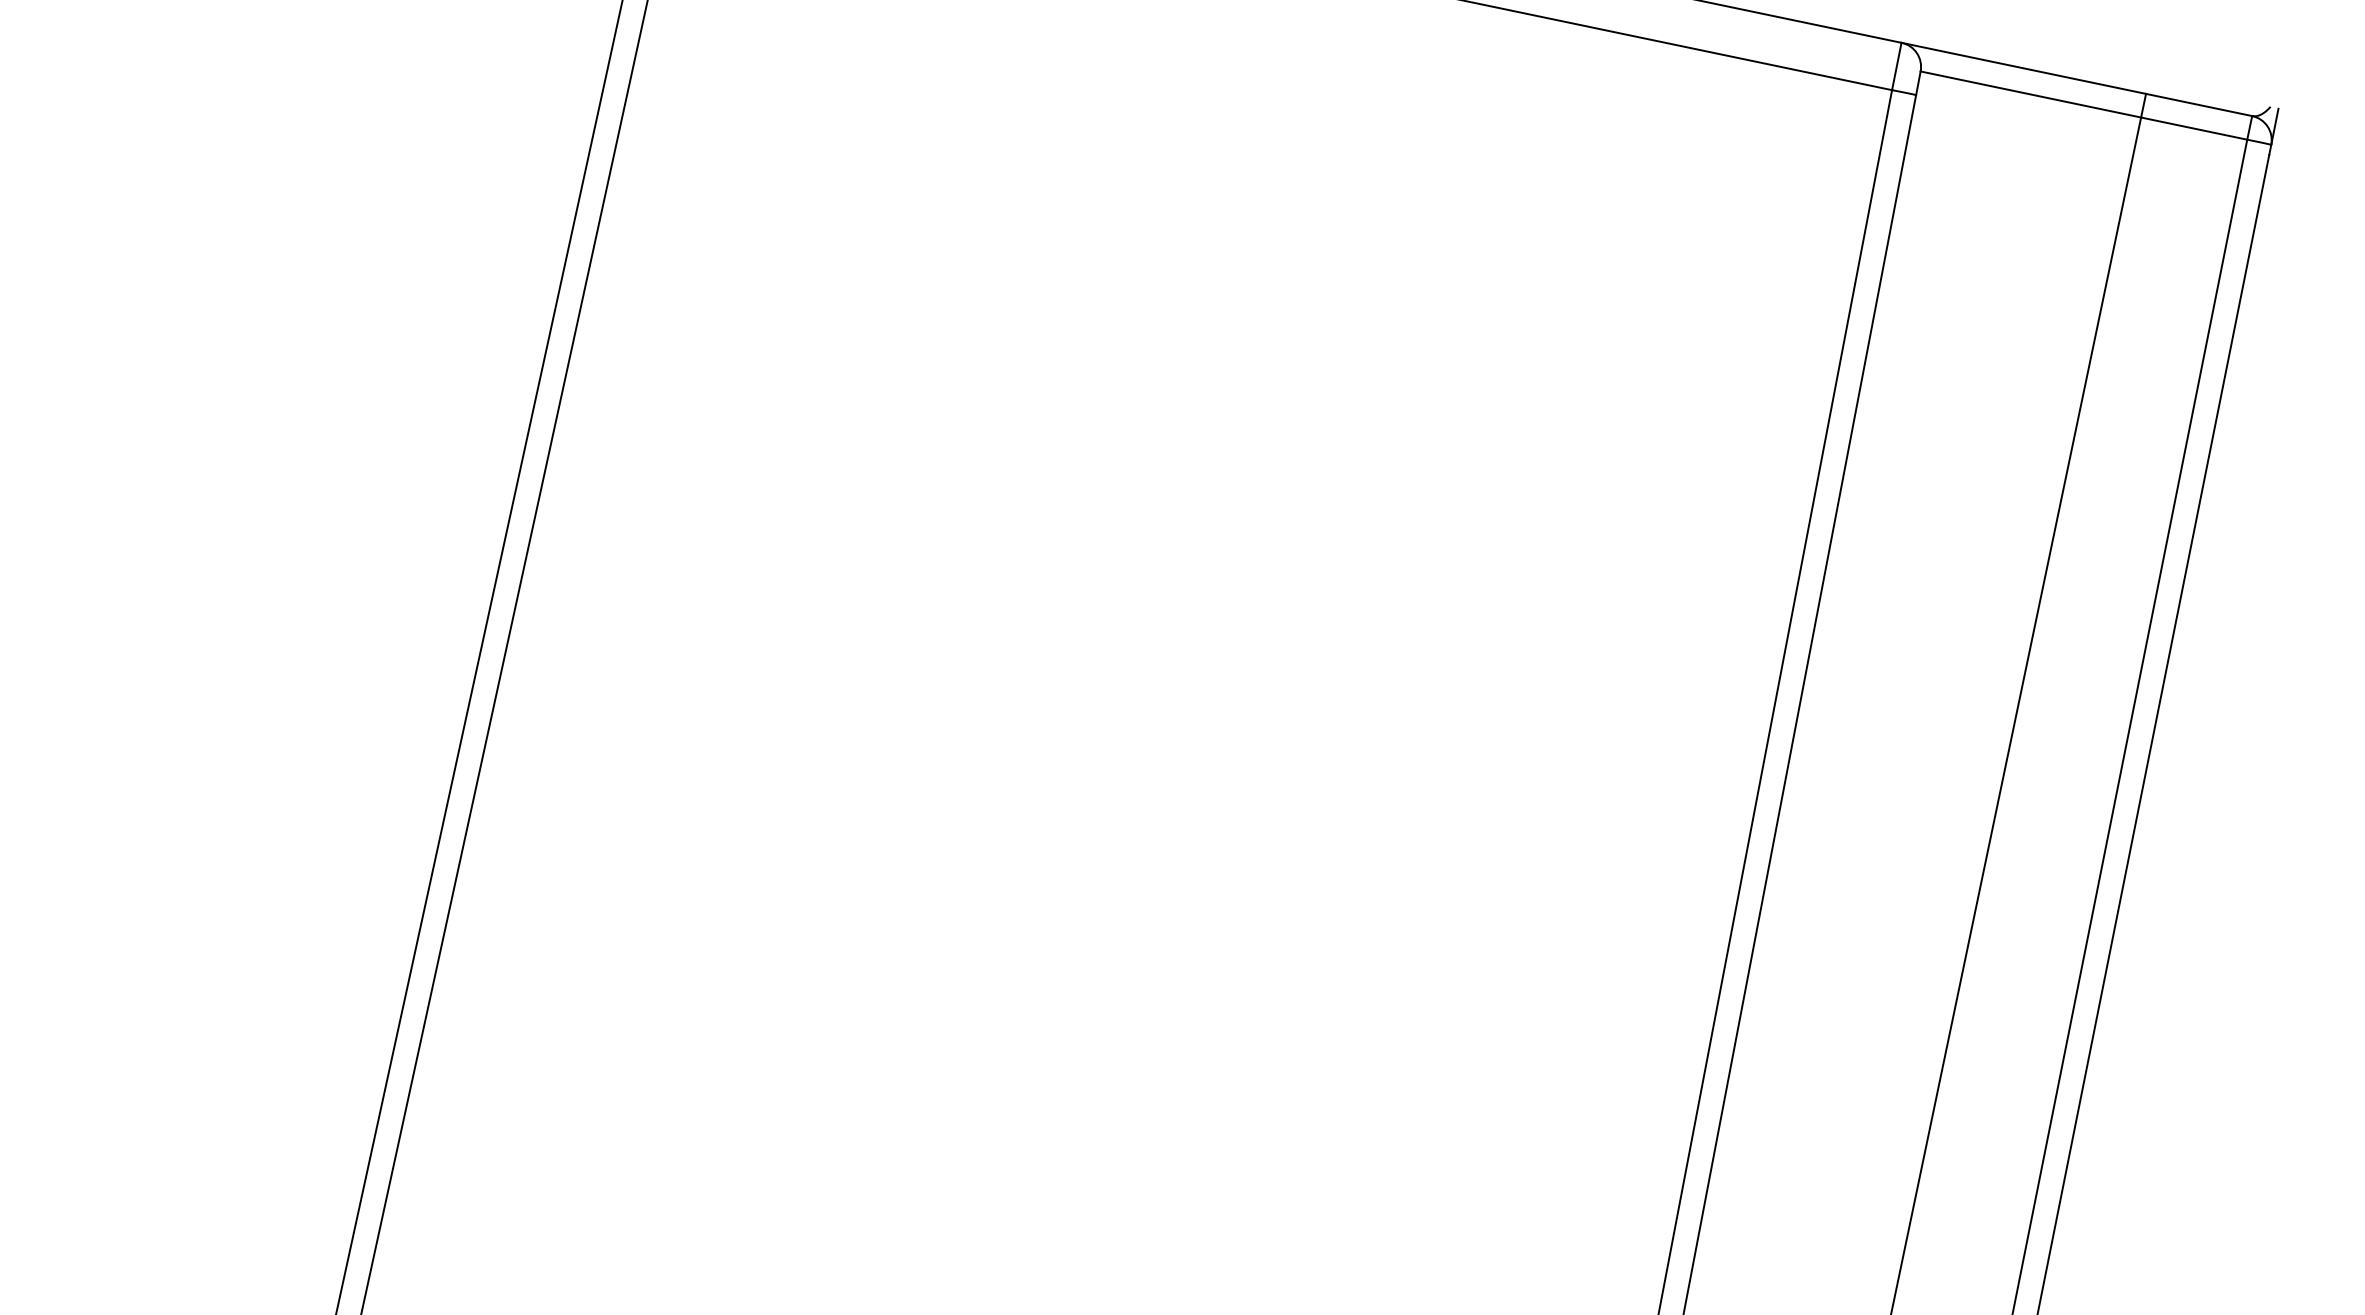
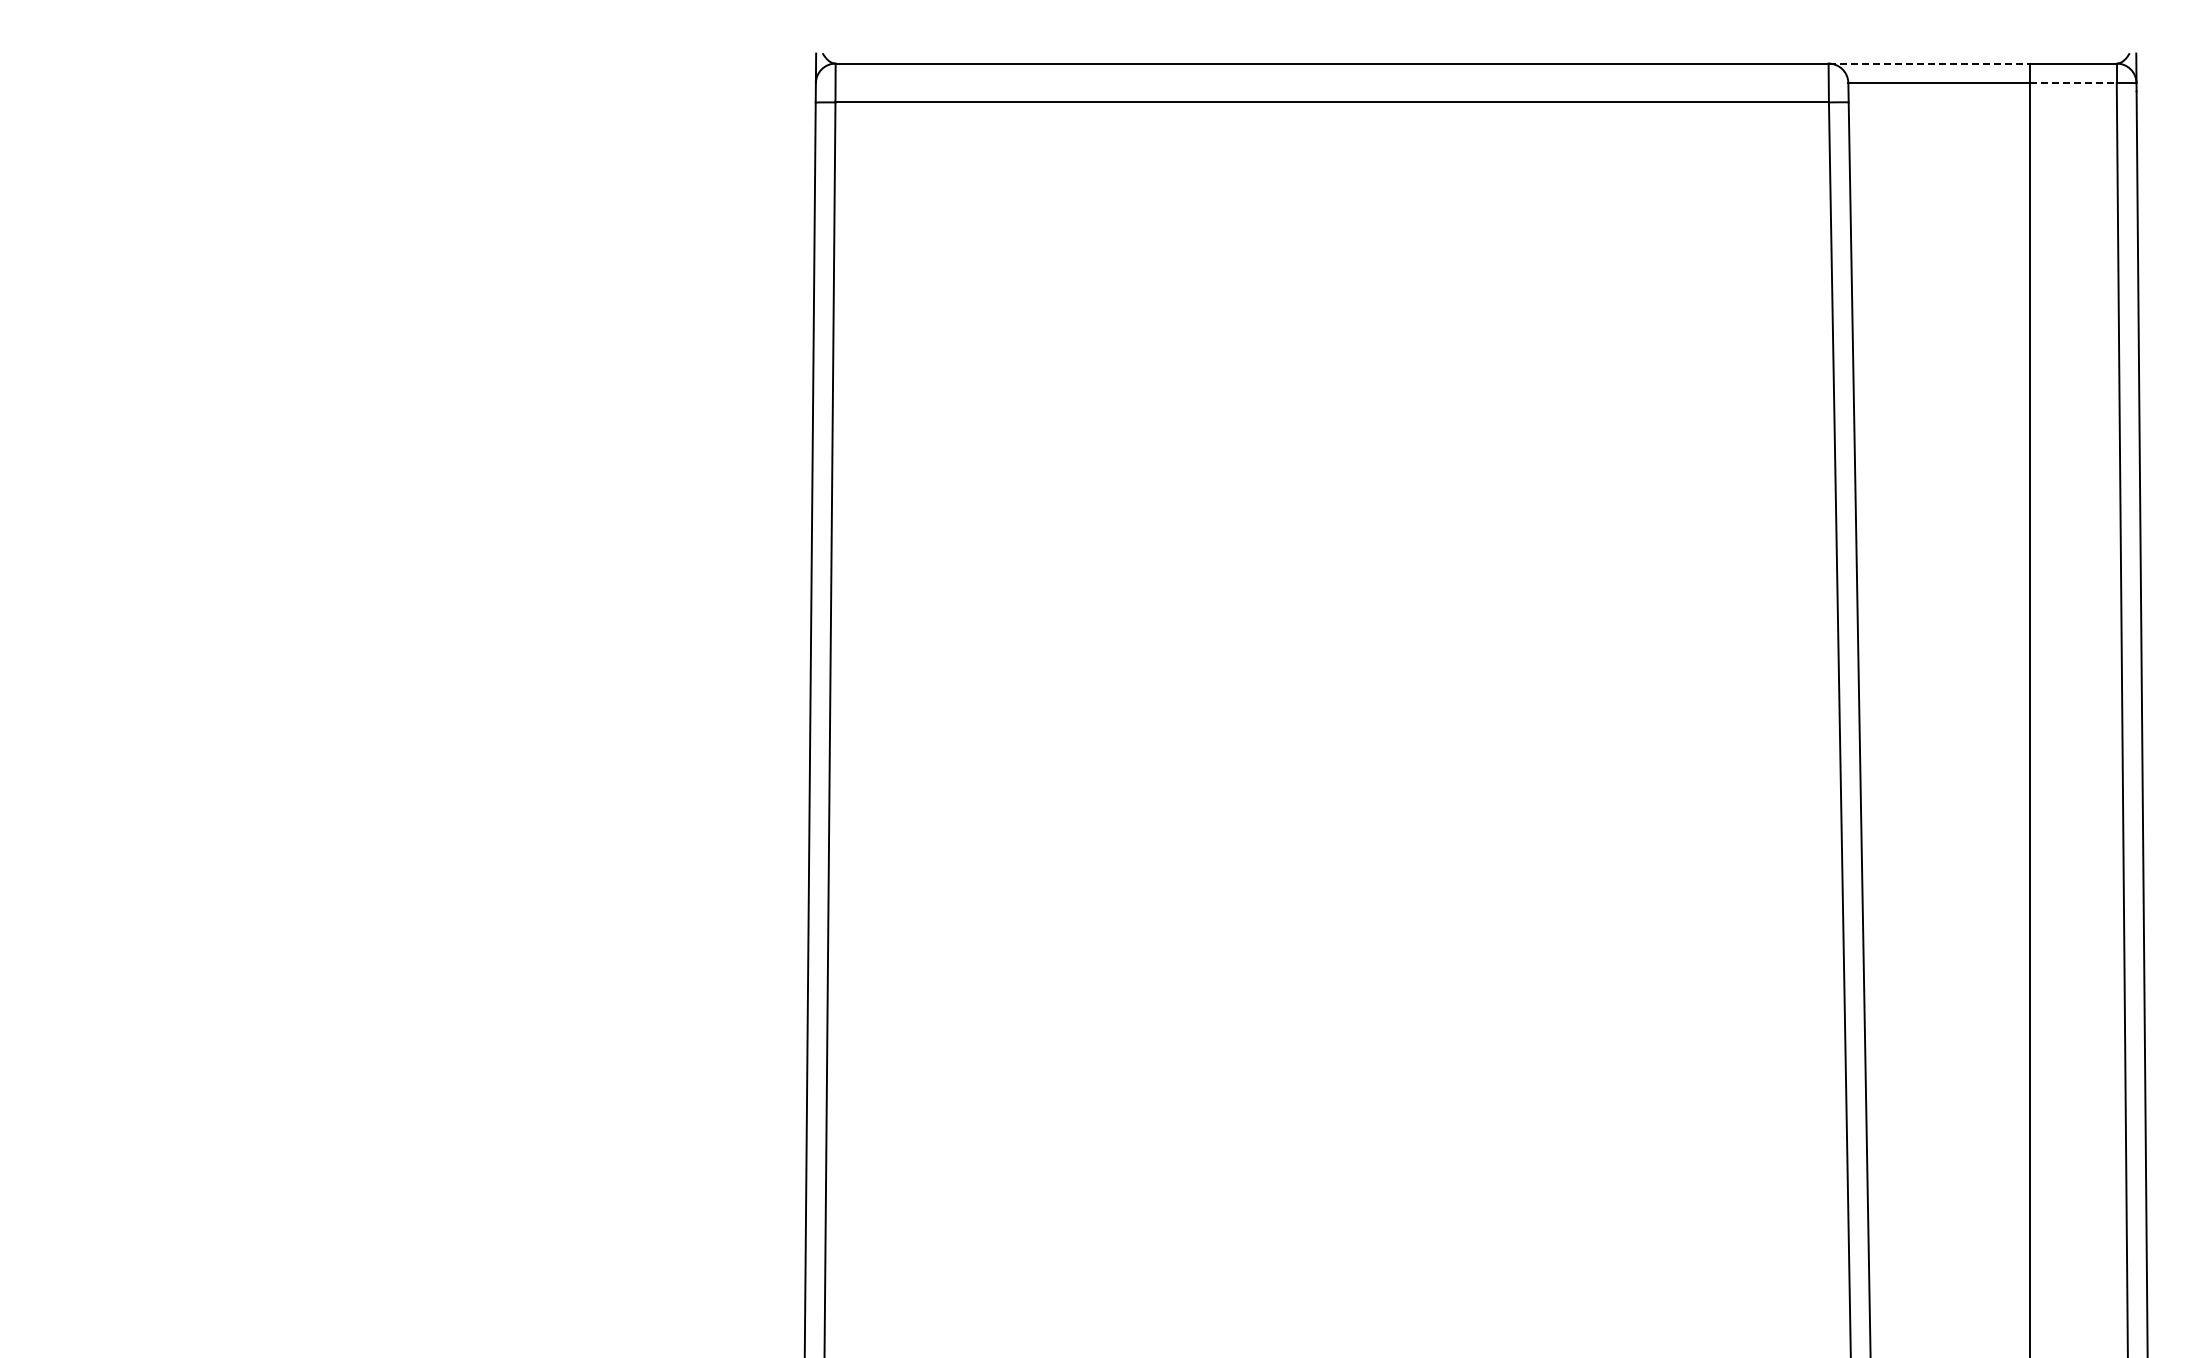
line: (2024, 68) -> (1929, 63), solid -> dashed
line: (2194, 129) -> (2073, 83), solid -> dashed

